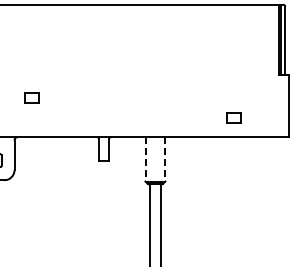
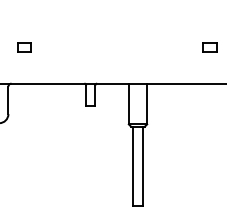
part: (233, 117) -> (209, 47), moved
line: (145, 159) -> (128, 104), dashed -> solid
line: (165, 159) -> (147, 104), dashed -> solid

